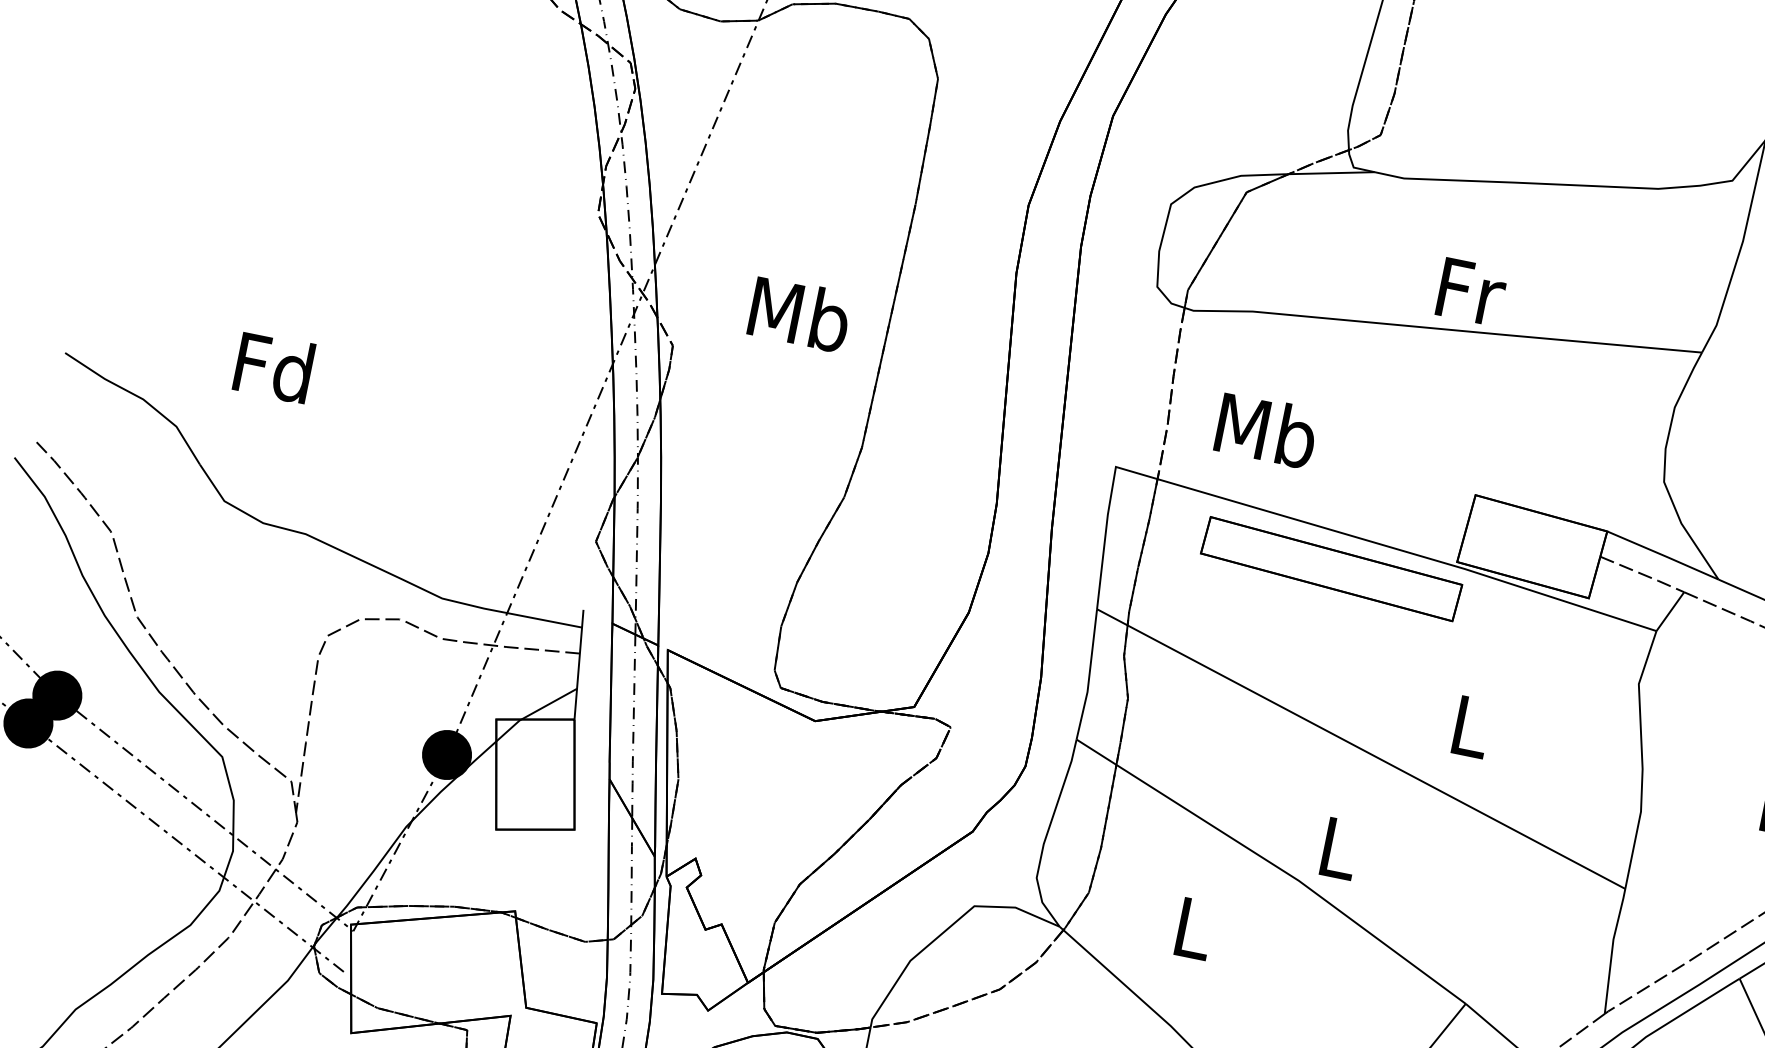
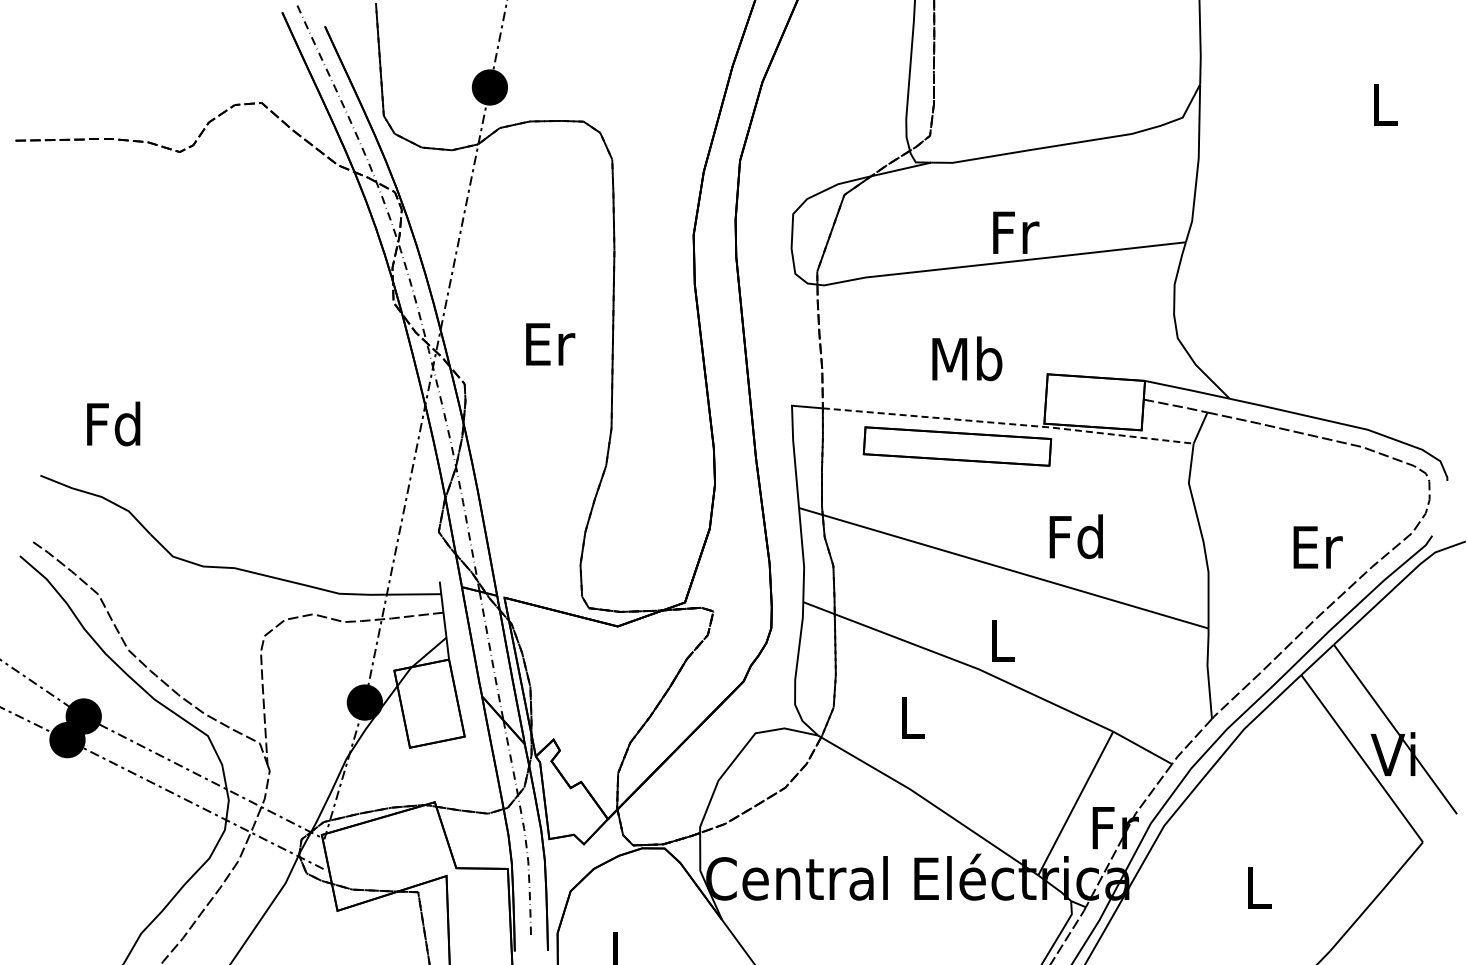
text: (800, 313) -> (549, 343), Mb -> Er
text: (273, 366) -> (113, 423), moved
text: (1267, 430) -> (967, 358), moved
line: (1407, 553) -> (1008, 424), solid -> dashed
text: (1468, 725) -> (1075, 536), L -> Fd

